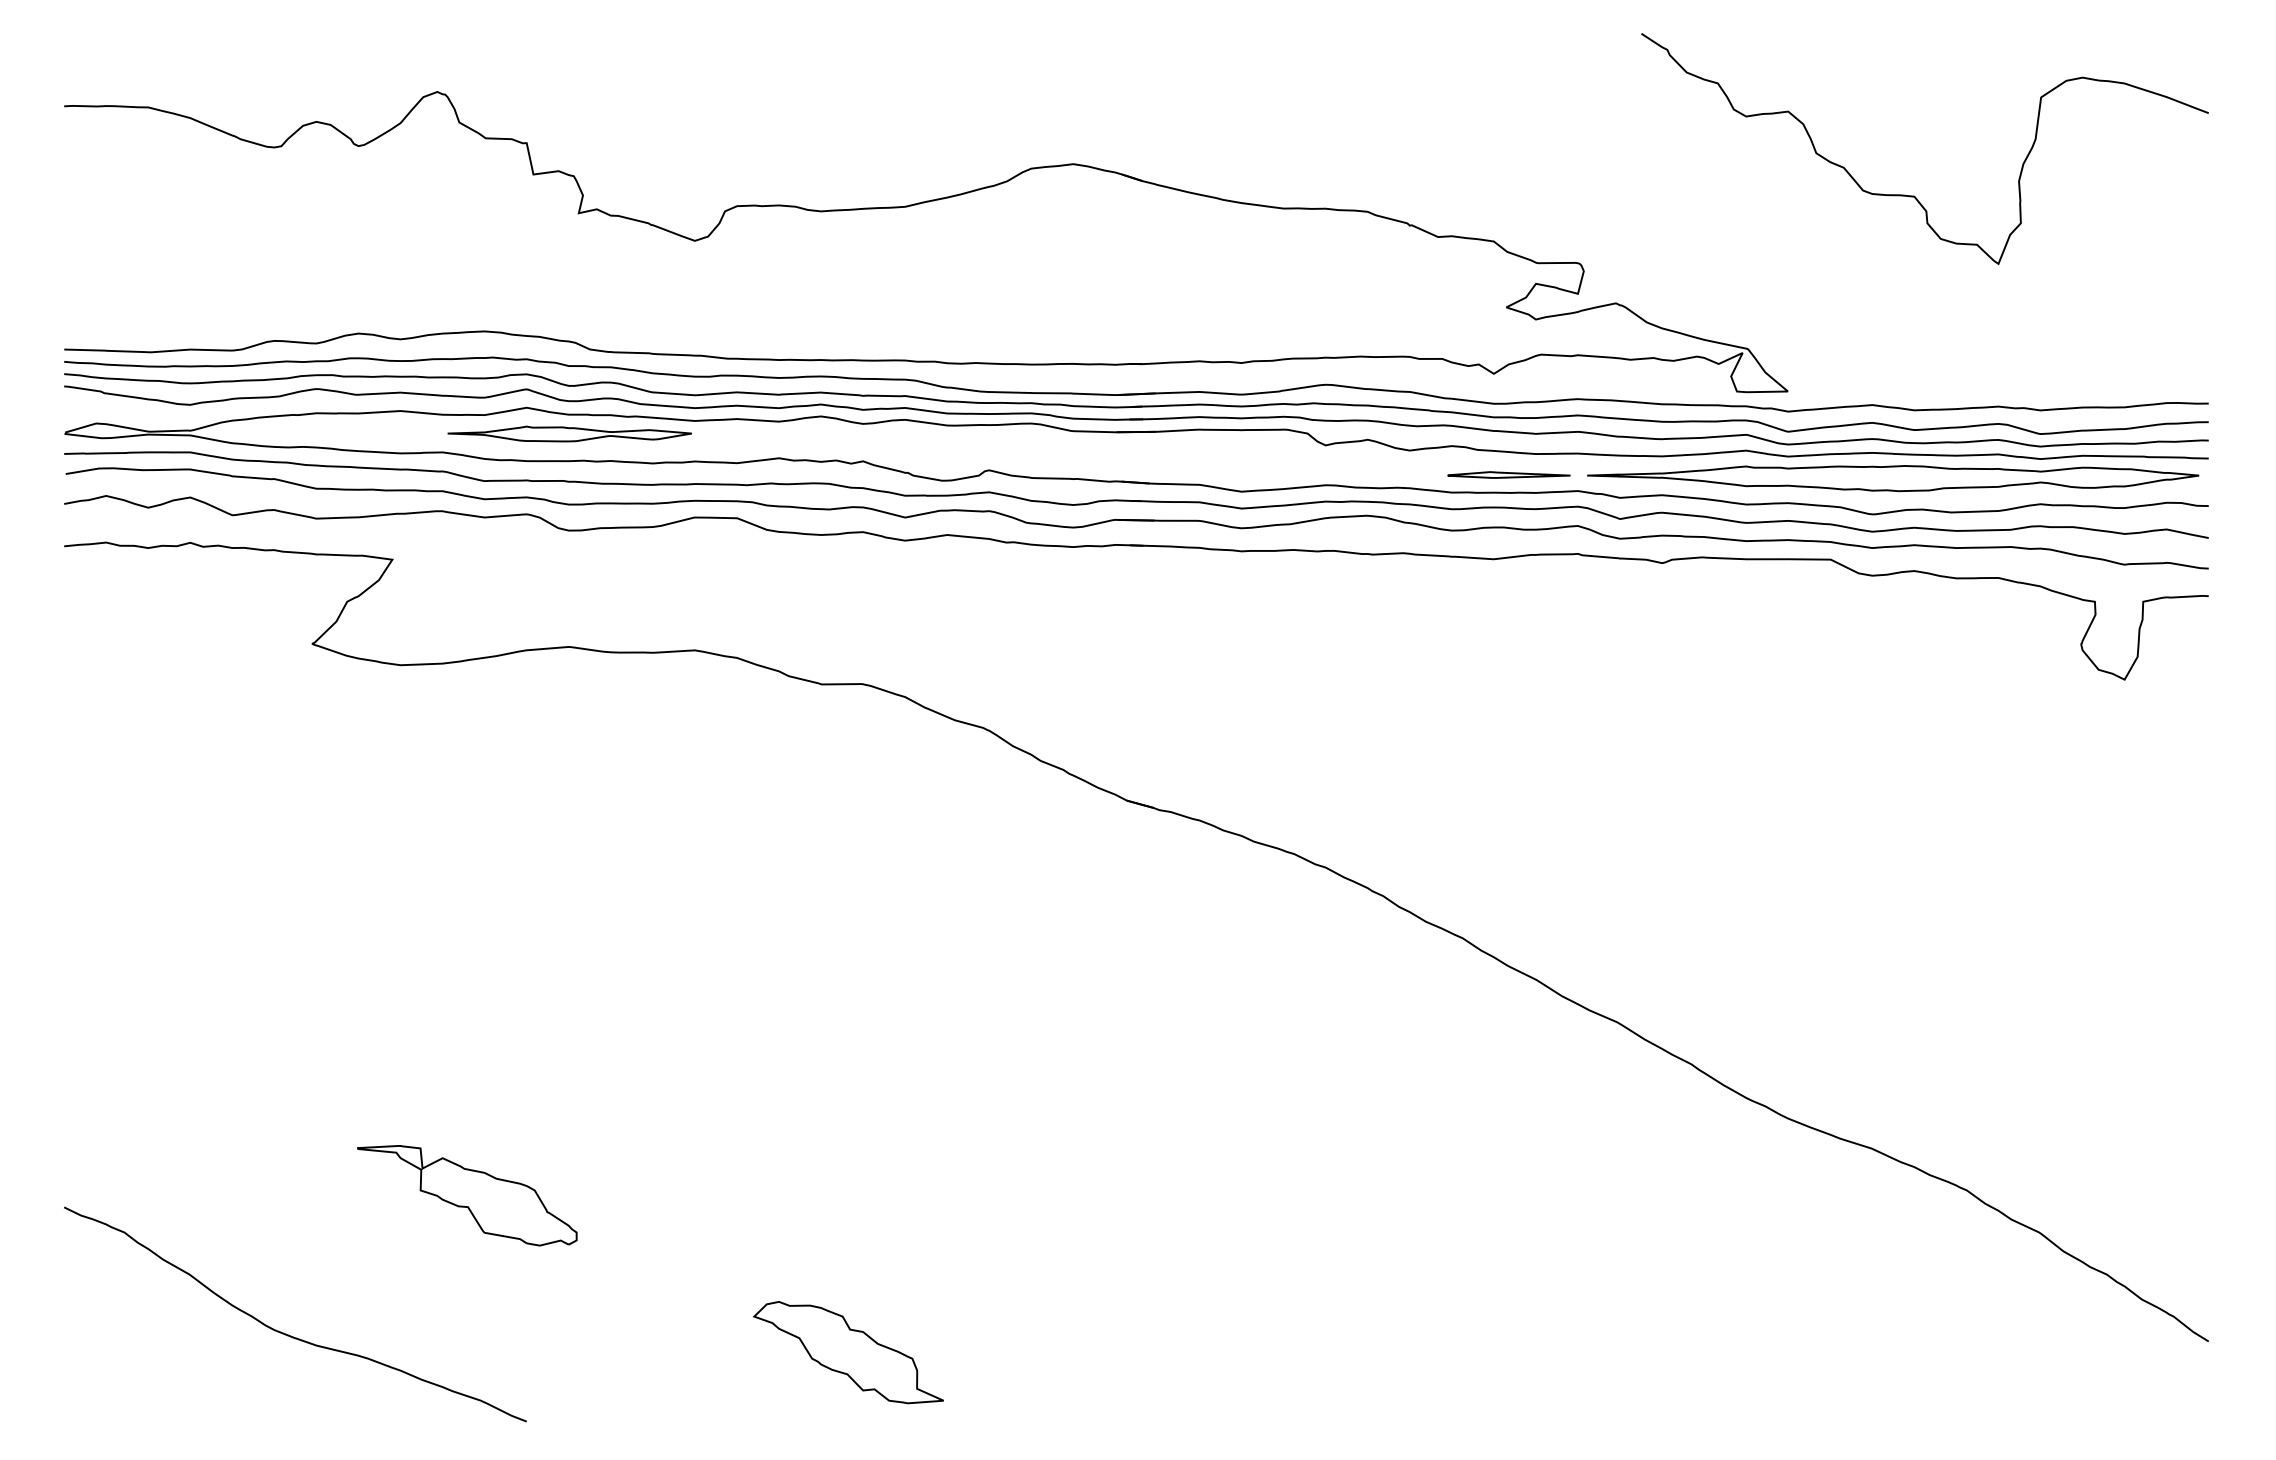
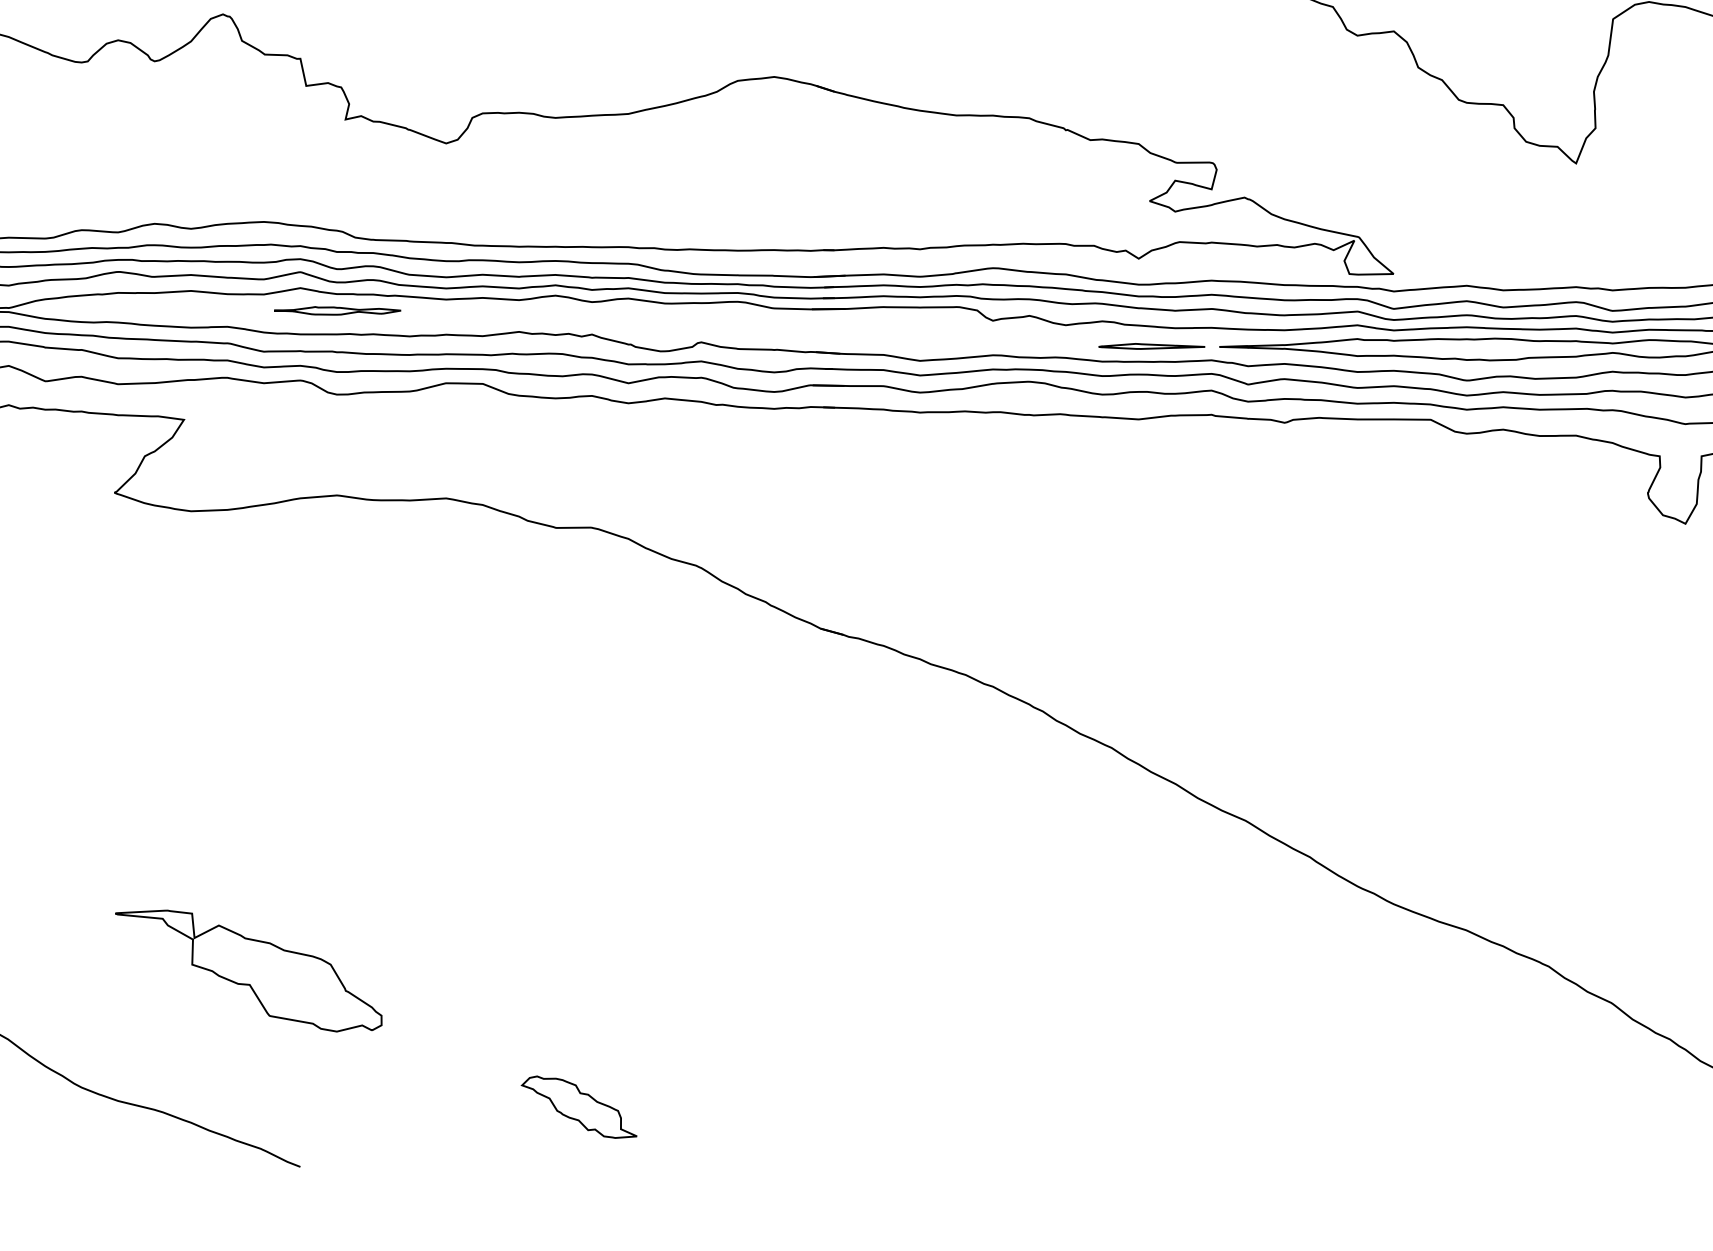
part: (569, 433) -> (337, 310), size x0.6
part: (467, 1195) -> (249, 970), size x1.4
part: (848, 1352) -> (579, 1107), size x0.7

